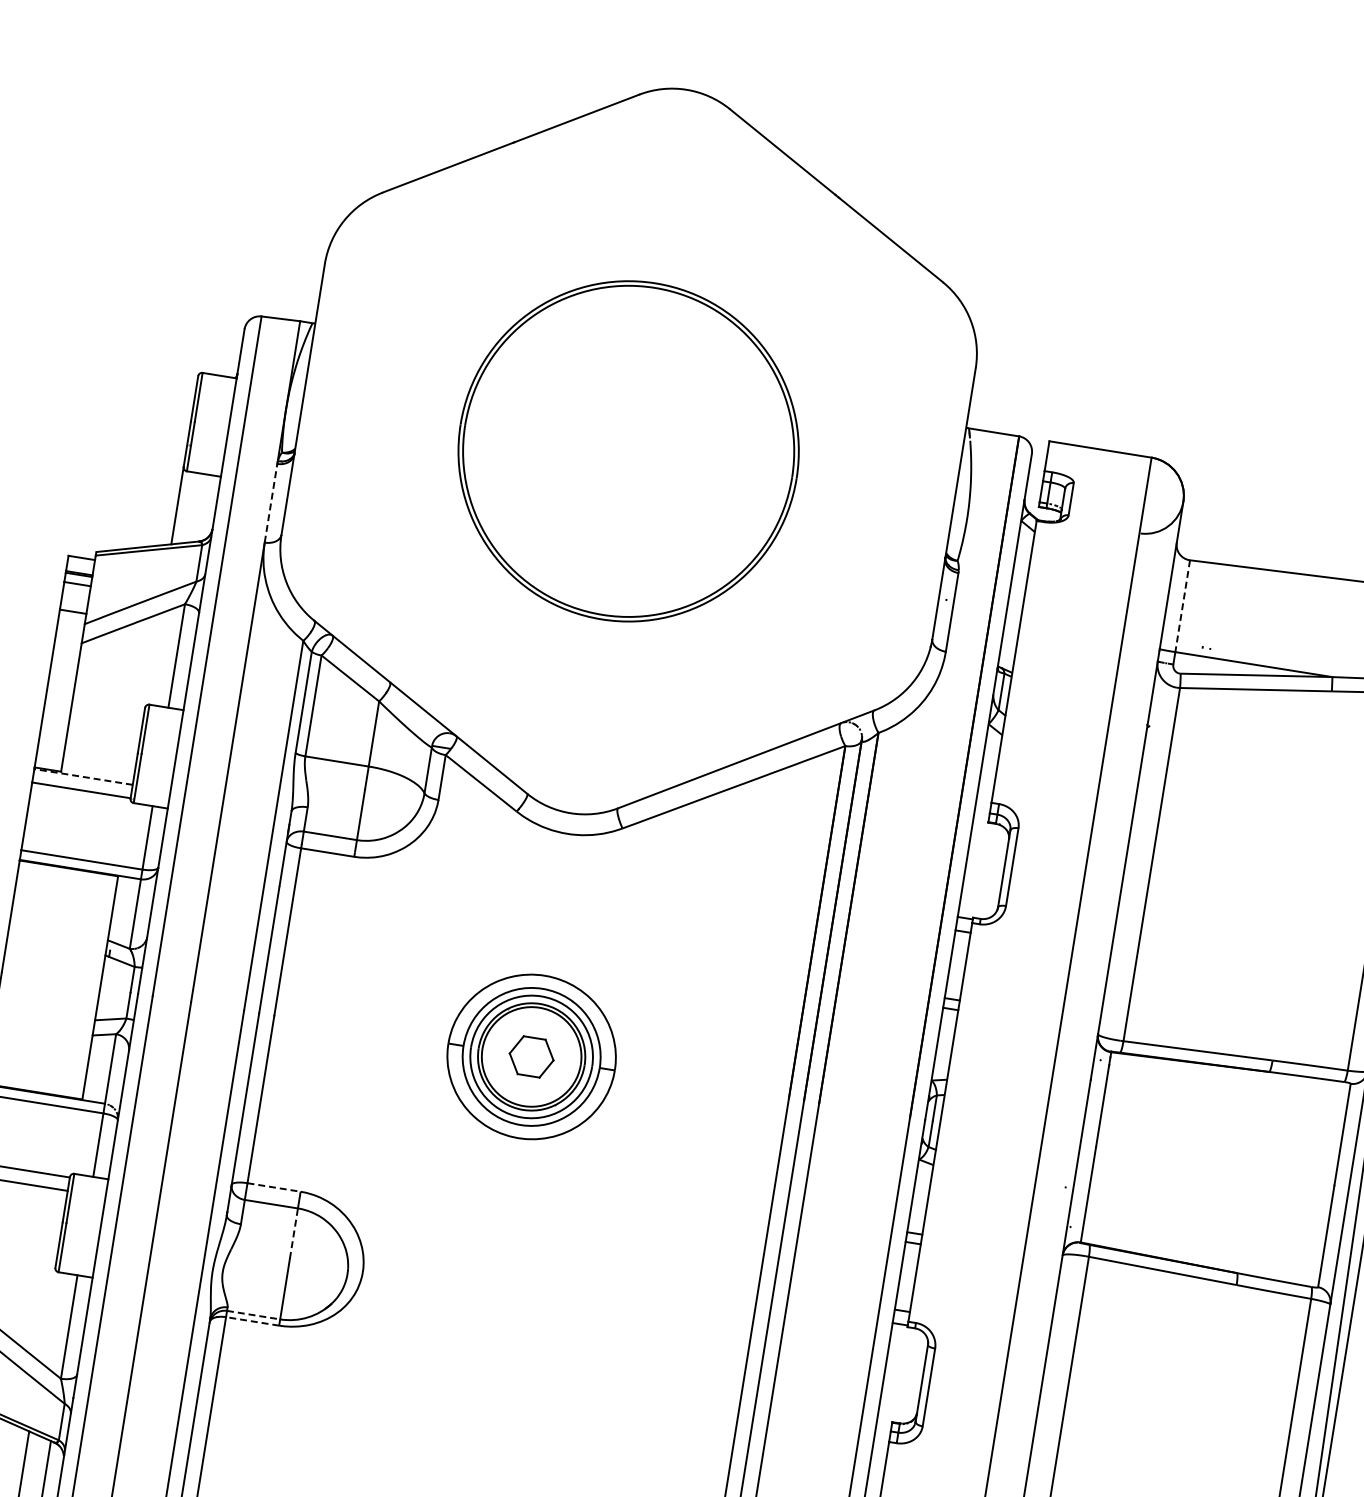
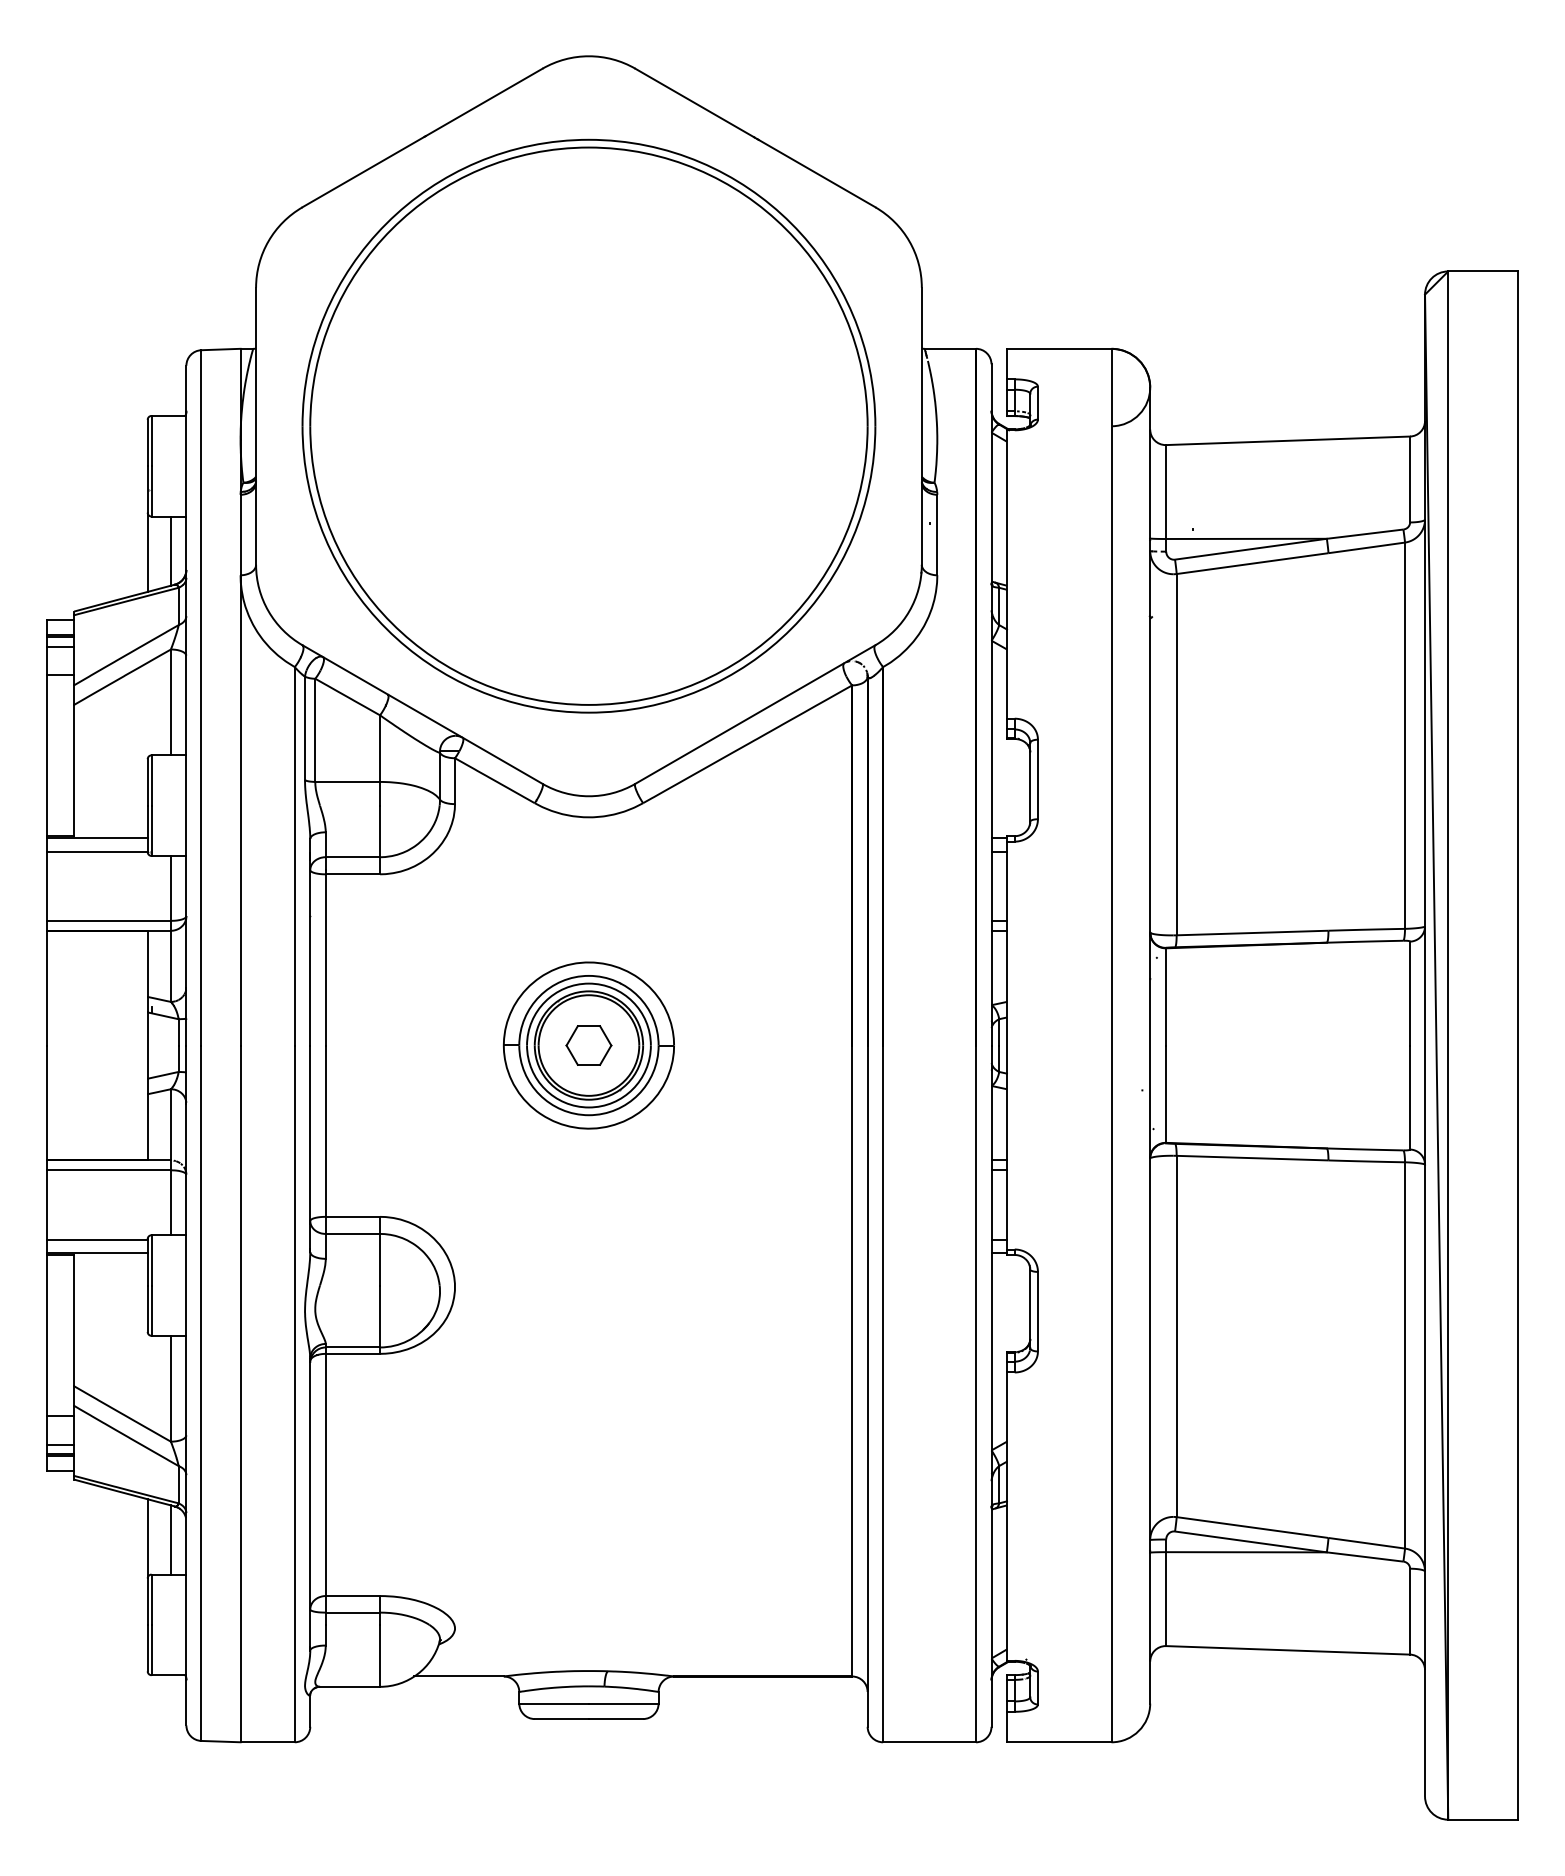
part: (628, 450) -> (588, 425), size x1.67
line: (271, 502) -> (240, 534), dashed -> solid
line: (200, 507) -> (170, 550), added
line: (1182, 606) -> (1166, 492), dashed -> solid
line: (82, 776) -> (96, 837), dashed -> solid
line: (274, 1187) -> (353, 1216), dashed -> solid
line: (294, 1233) -> (380, 1259), dashed -> solid
line: (254, 1315) -> (353, 1347), dashed -> solid
line: (252, 1320) -> (352, 1353), dashed -> solid

